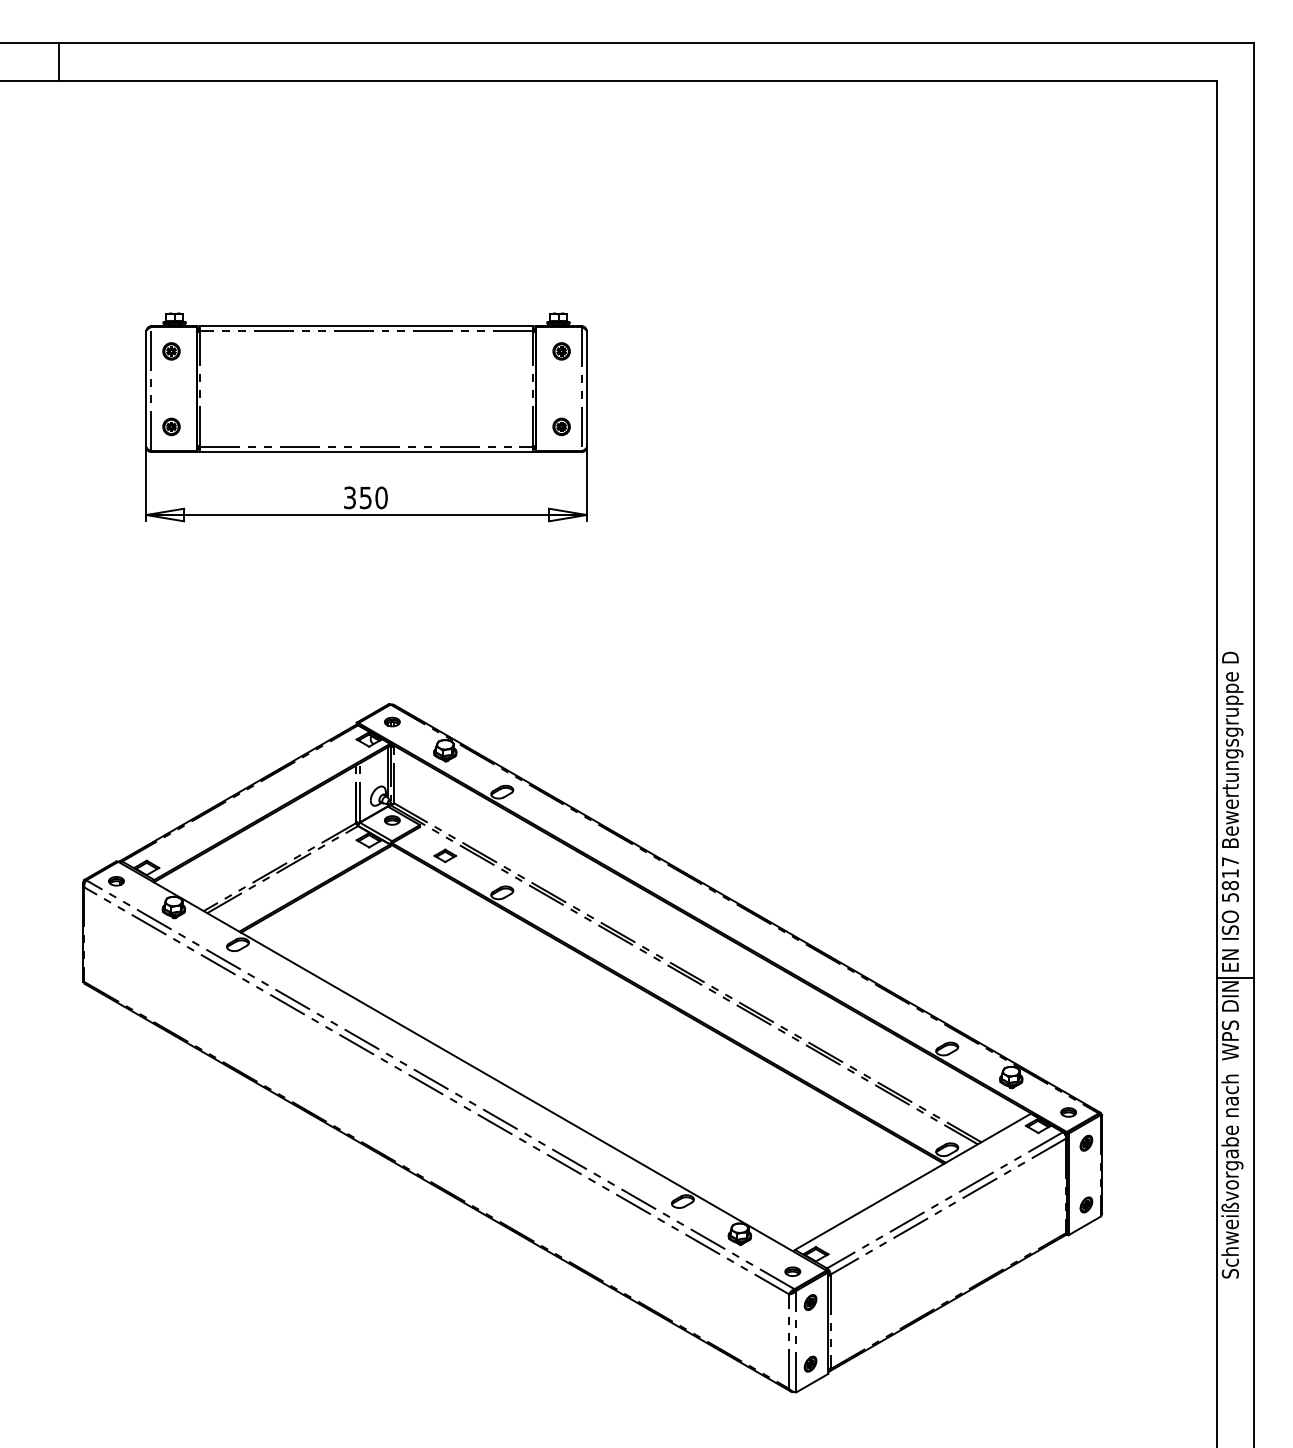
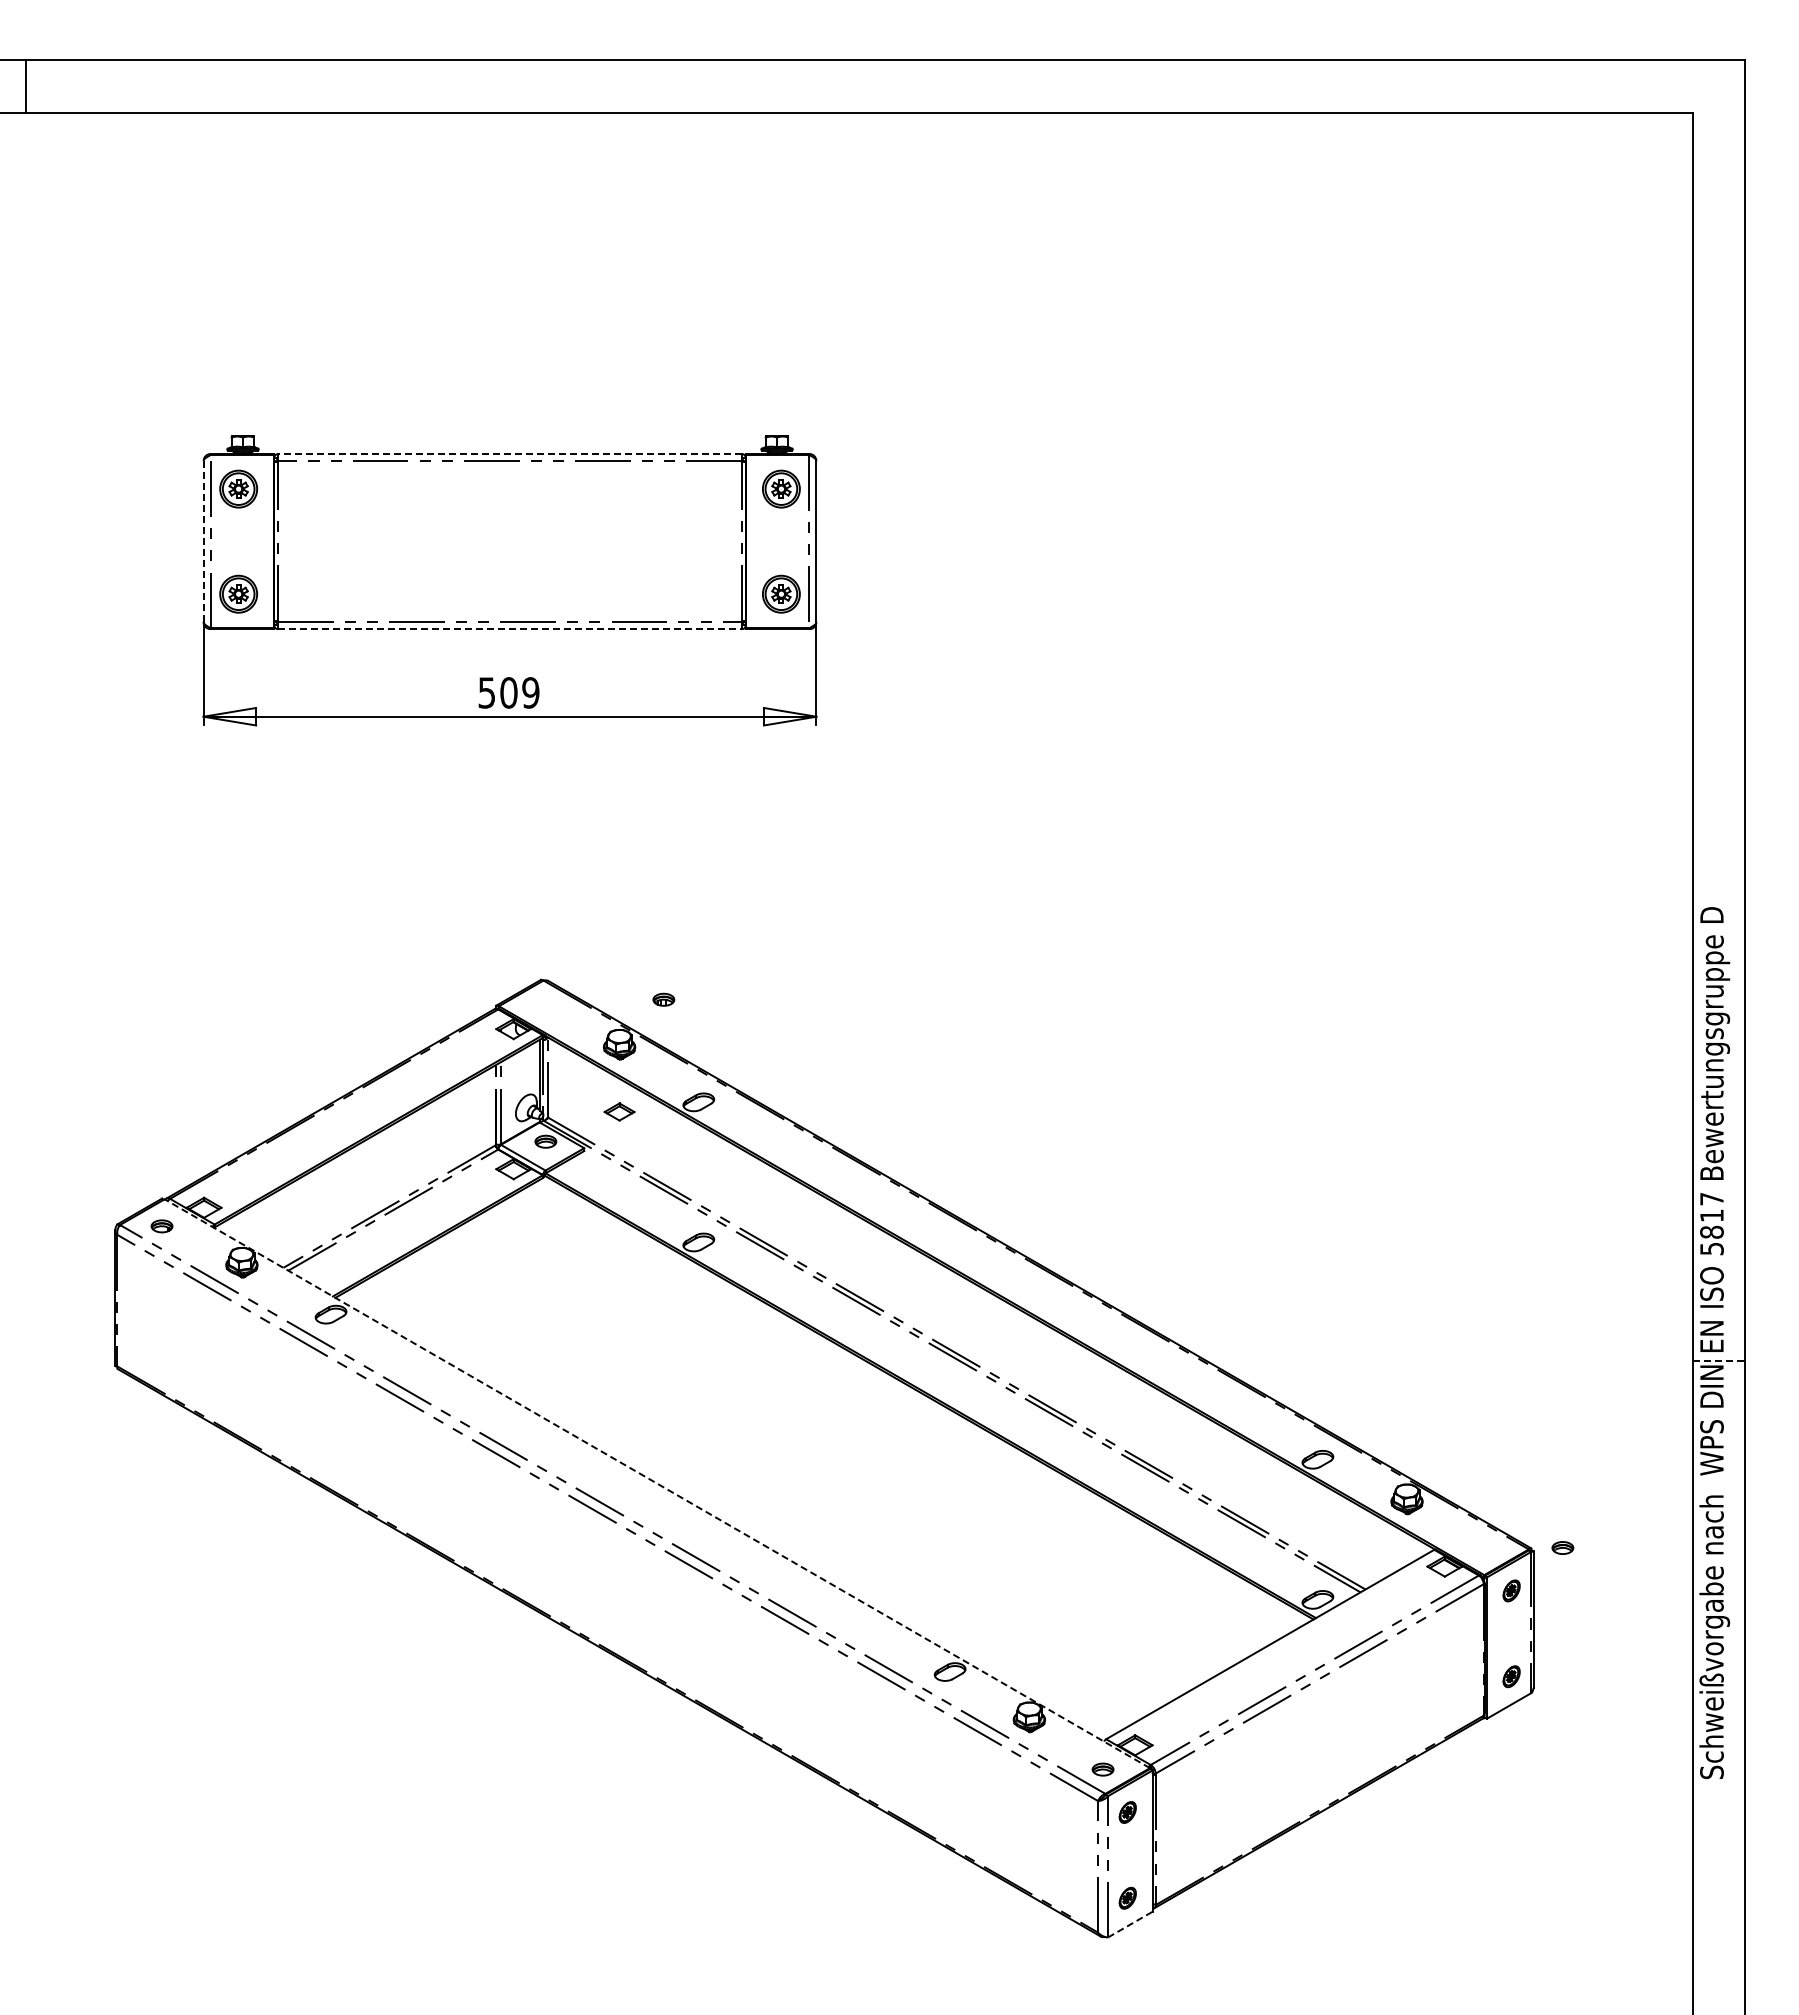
line: (58, 62) -> (25, 86), moved
line: (366, 326) -> (509, 454), solid -> dashed
part: (171, 350) -> (238, 488), size x1.6
part: (561, 350) -> (781, 488), size x1.6
line: (146, 389) -> (203, 541), solid -> dashed
part: (171, 426) -> (238, 593), size x1.6
part: (561, 426) -> (781, 593), size x1.6
line: (366, 452) -> (510, 629), solid -> dashed
text: (366, 497) -> (509, 692), 350 -> 509
part: (392, 721) -> (663, 999), moved
part: (445, 855) -> (619, 1111), moved
line: (1235, 977) -> (1719, 1360), solid -> dashed
line: (472, 1066) -> (657, 1483), solid -> dashed
part: (1068, 1112) -> (1562, 1547), moved
line: (812, 1383) -> (1130, 1924), solid -> dashed

